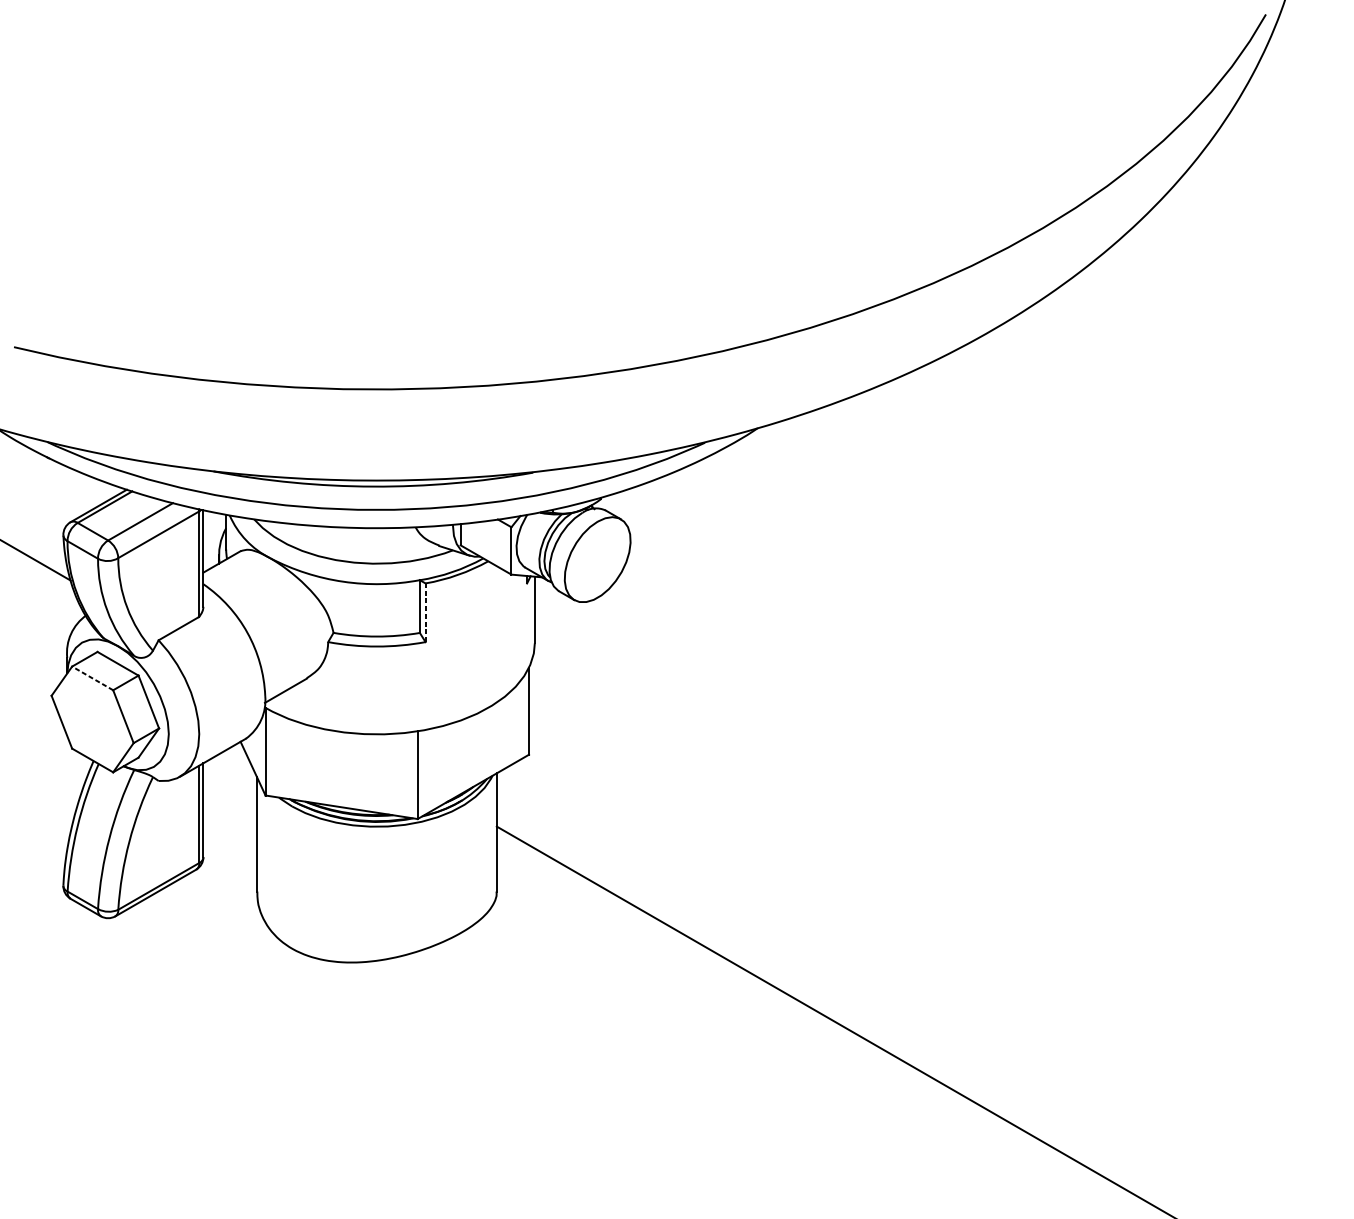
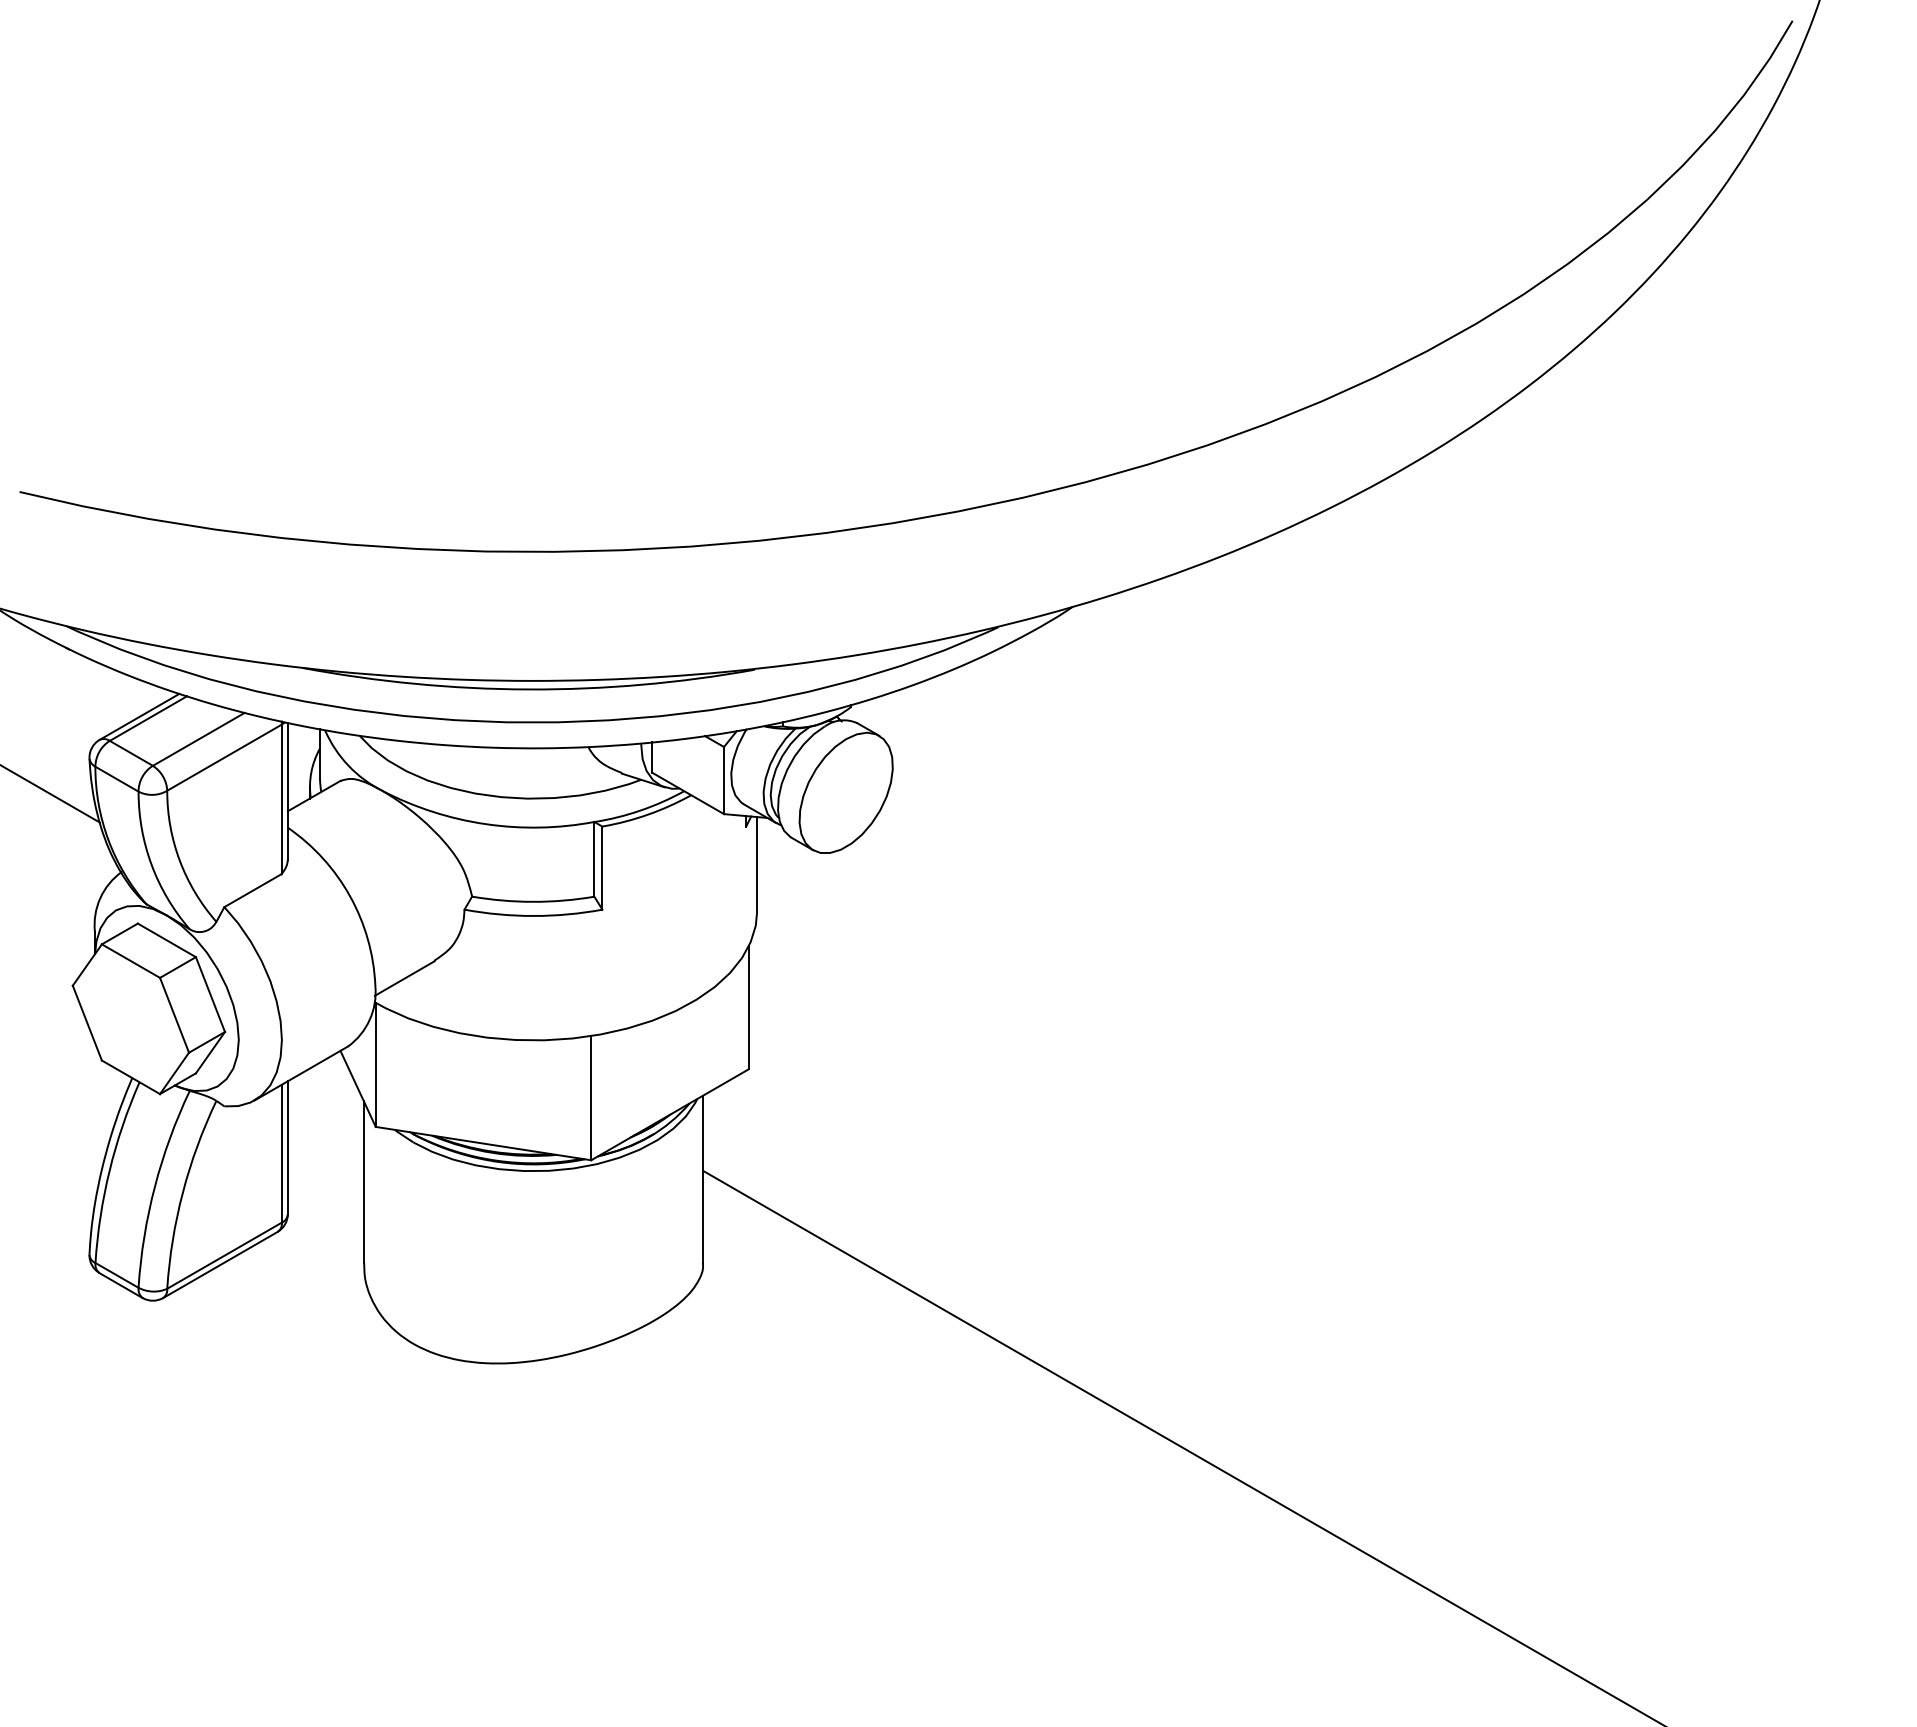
line: (425, 613) -> (602, 868), dashed -> solid
line: (92, 678) -> (130, 961), dashed -> solid

